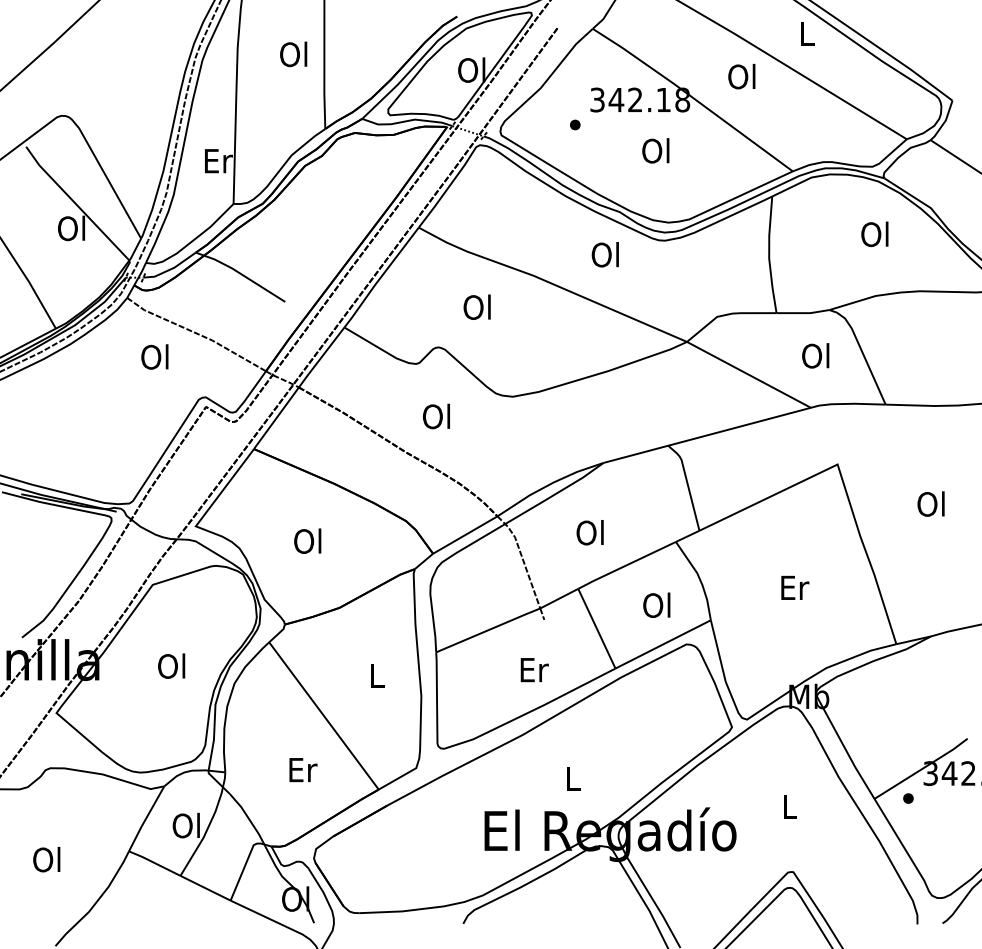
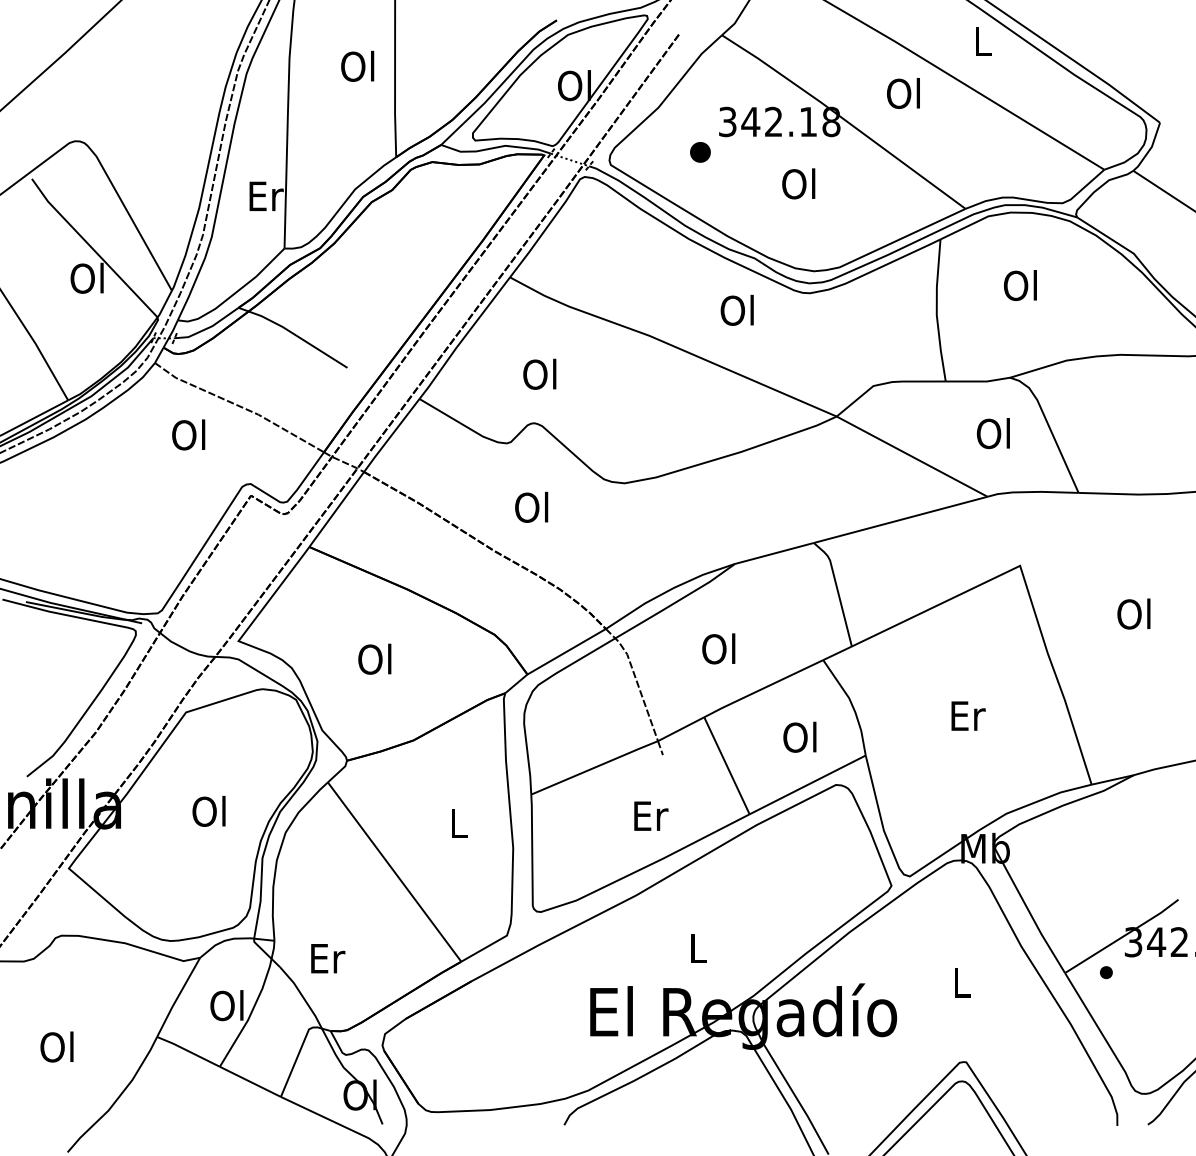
part: (575, 124) -> (700, 151), size x1.6
text: (874, 234) -> (1019, 285), moved
text: (476, 306) -> (538, 373), moved
text: (303, 770) -> (328, 959), moved

